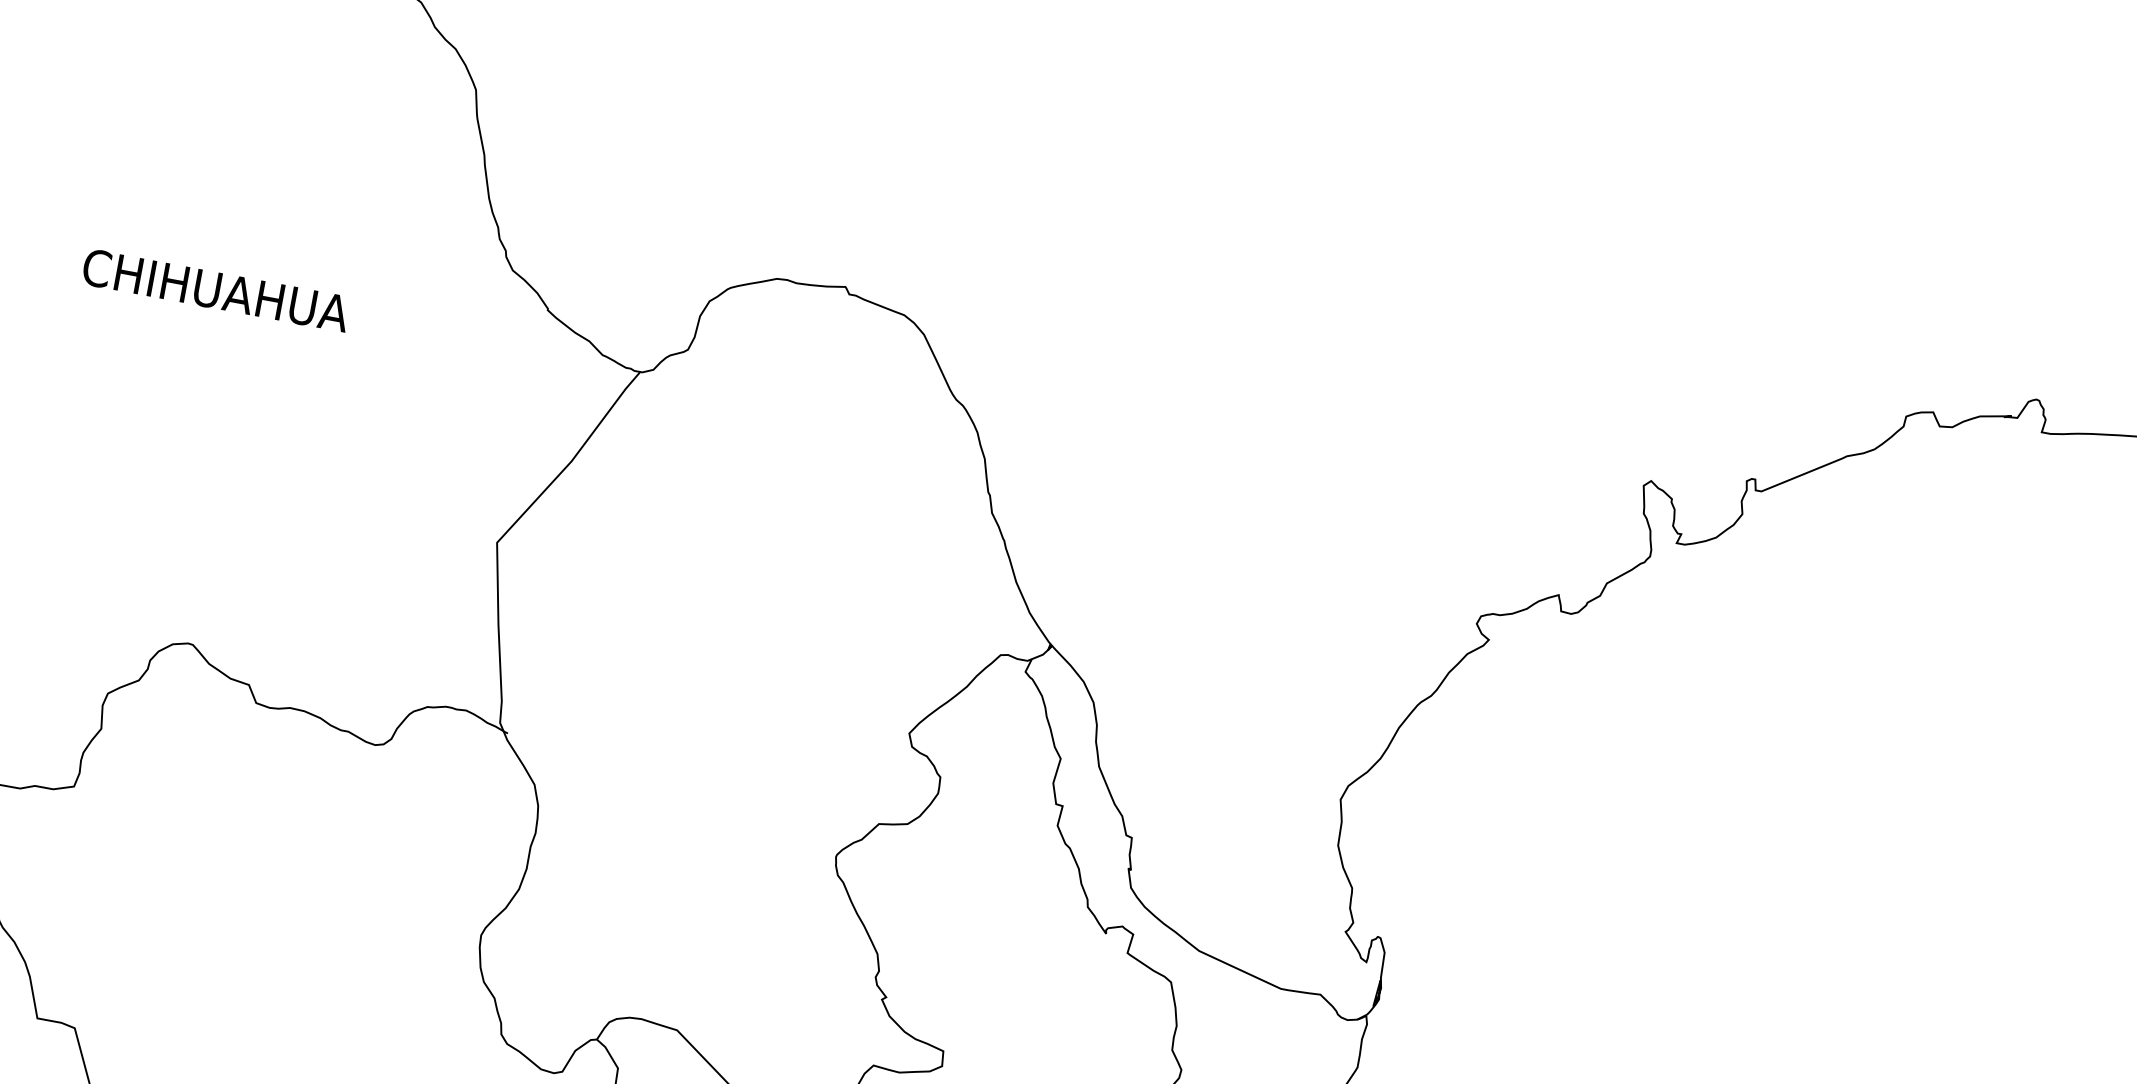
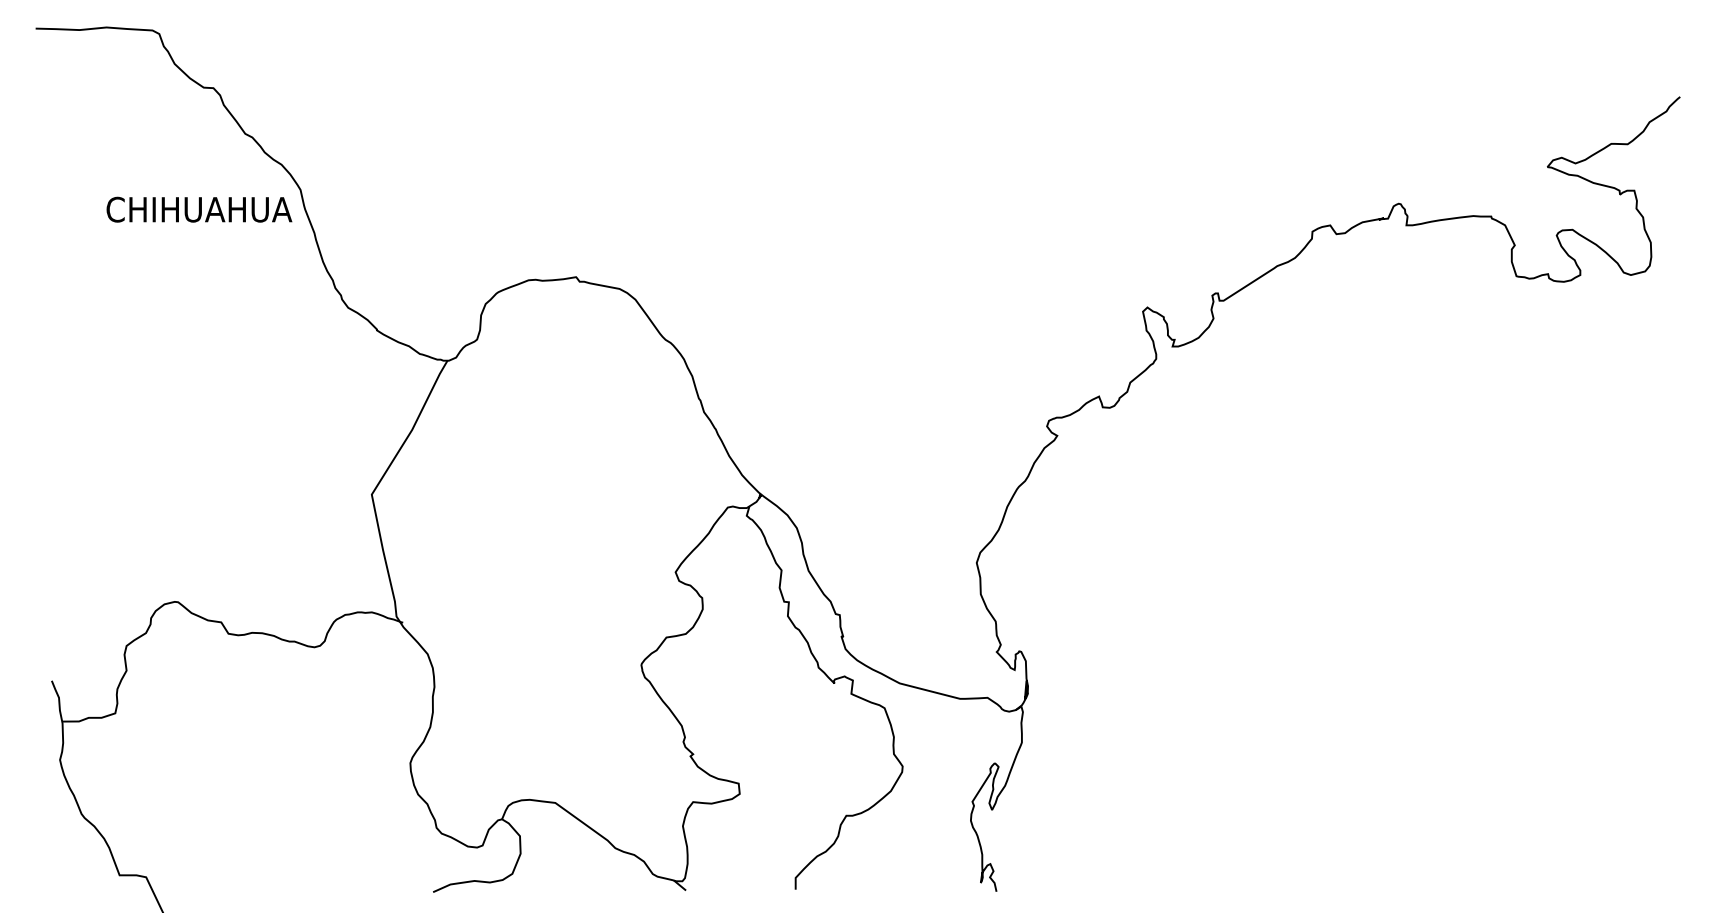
text: (216, 290) -> (199, 209), moved

